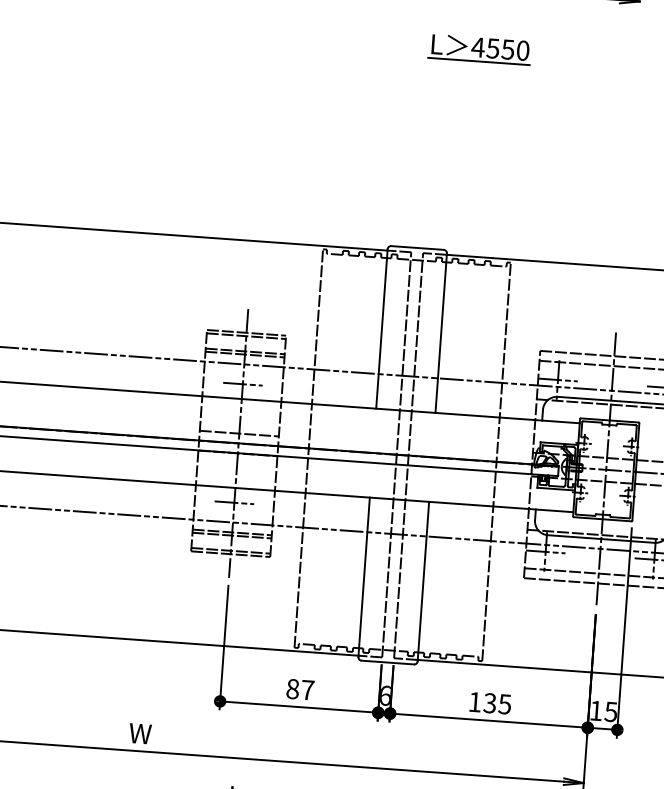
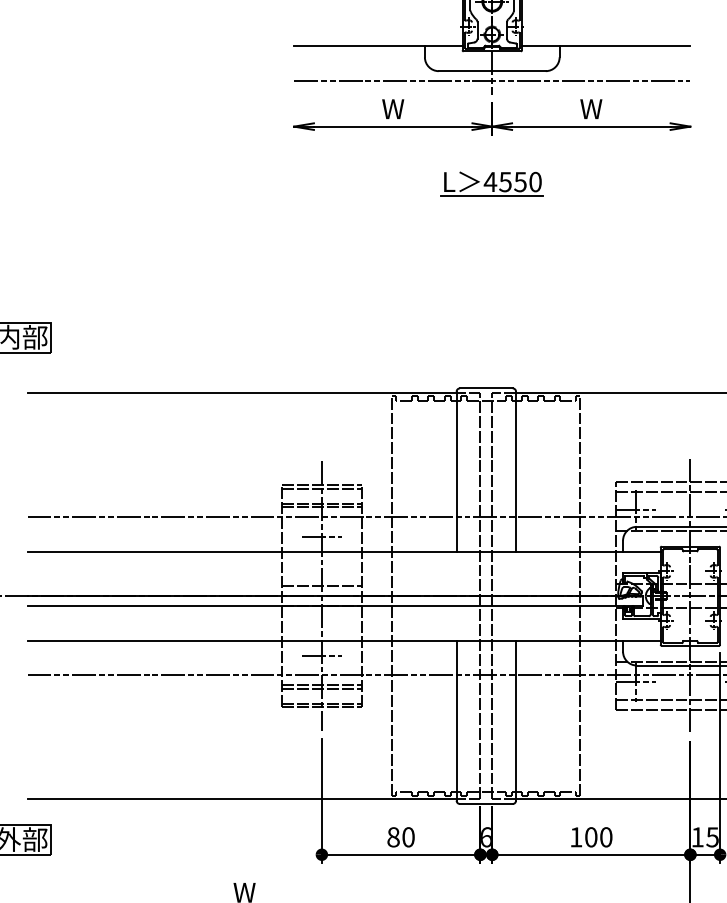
part: (479, 48) -> (491, 183), moved
text: (307, 690) -> (408, 837), 87 -> 80
text: (497, 703) -> (598, 837), 135 -> 100

